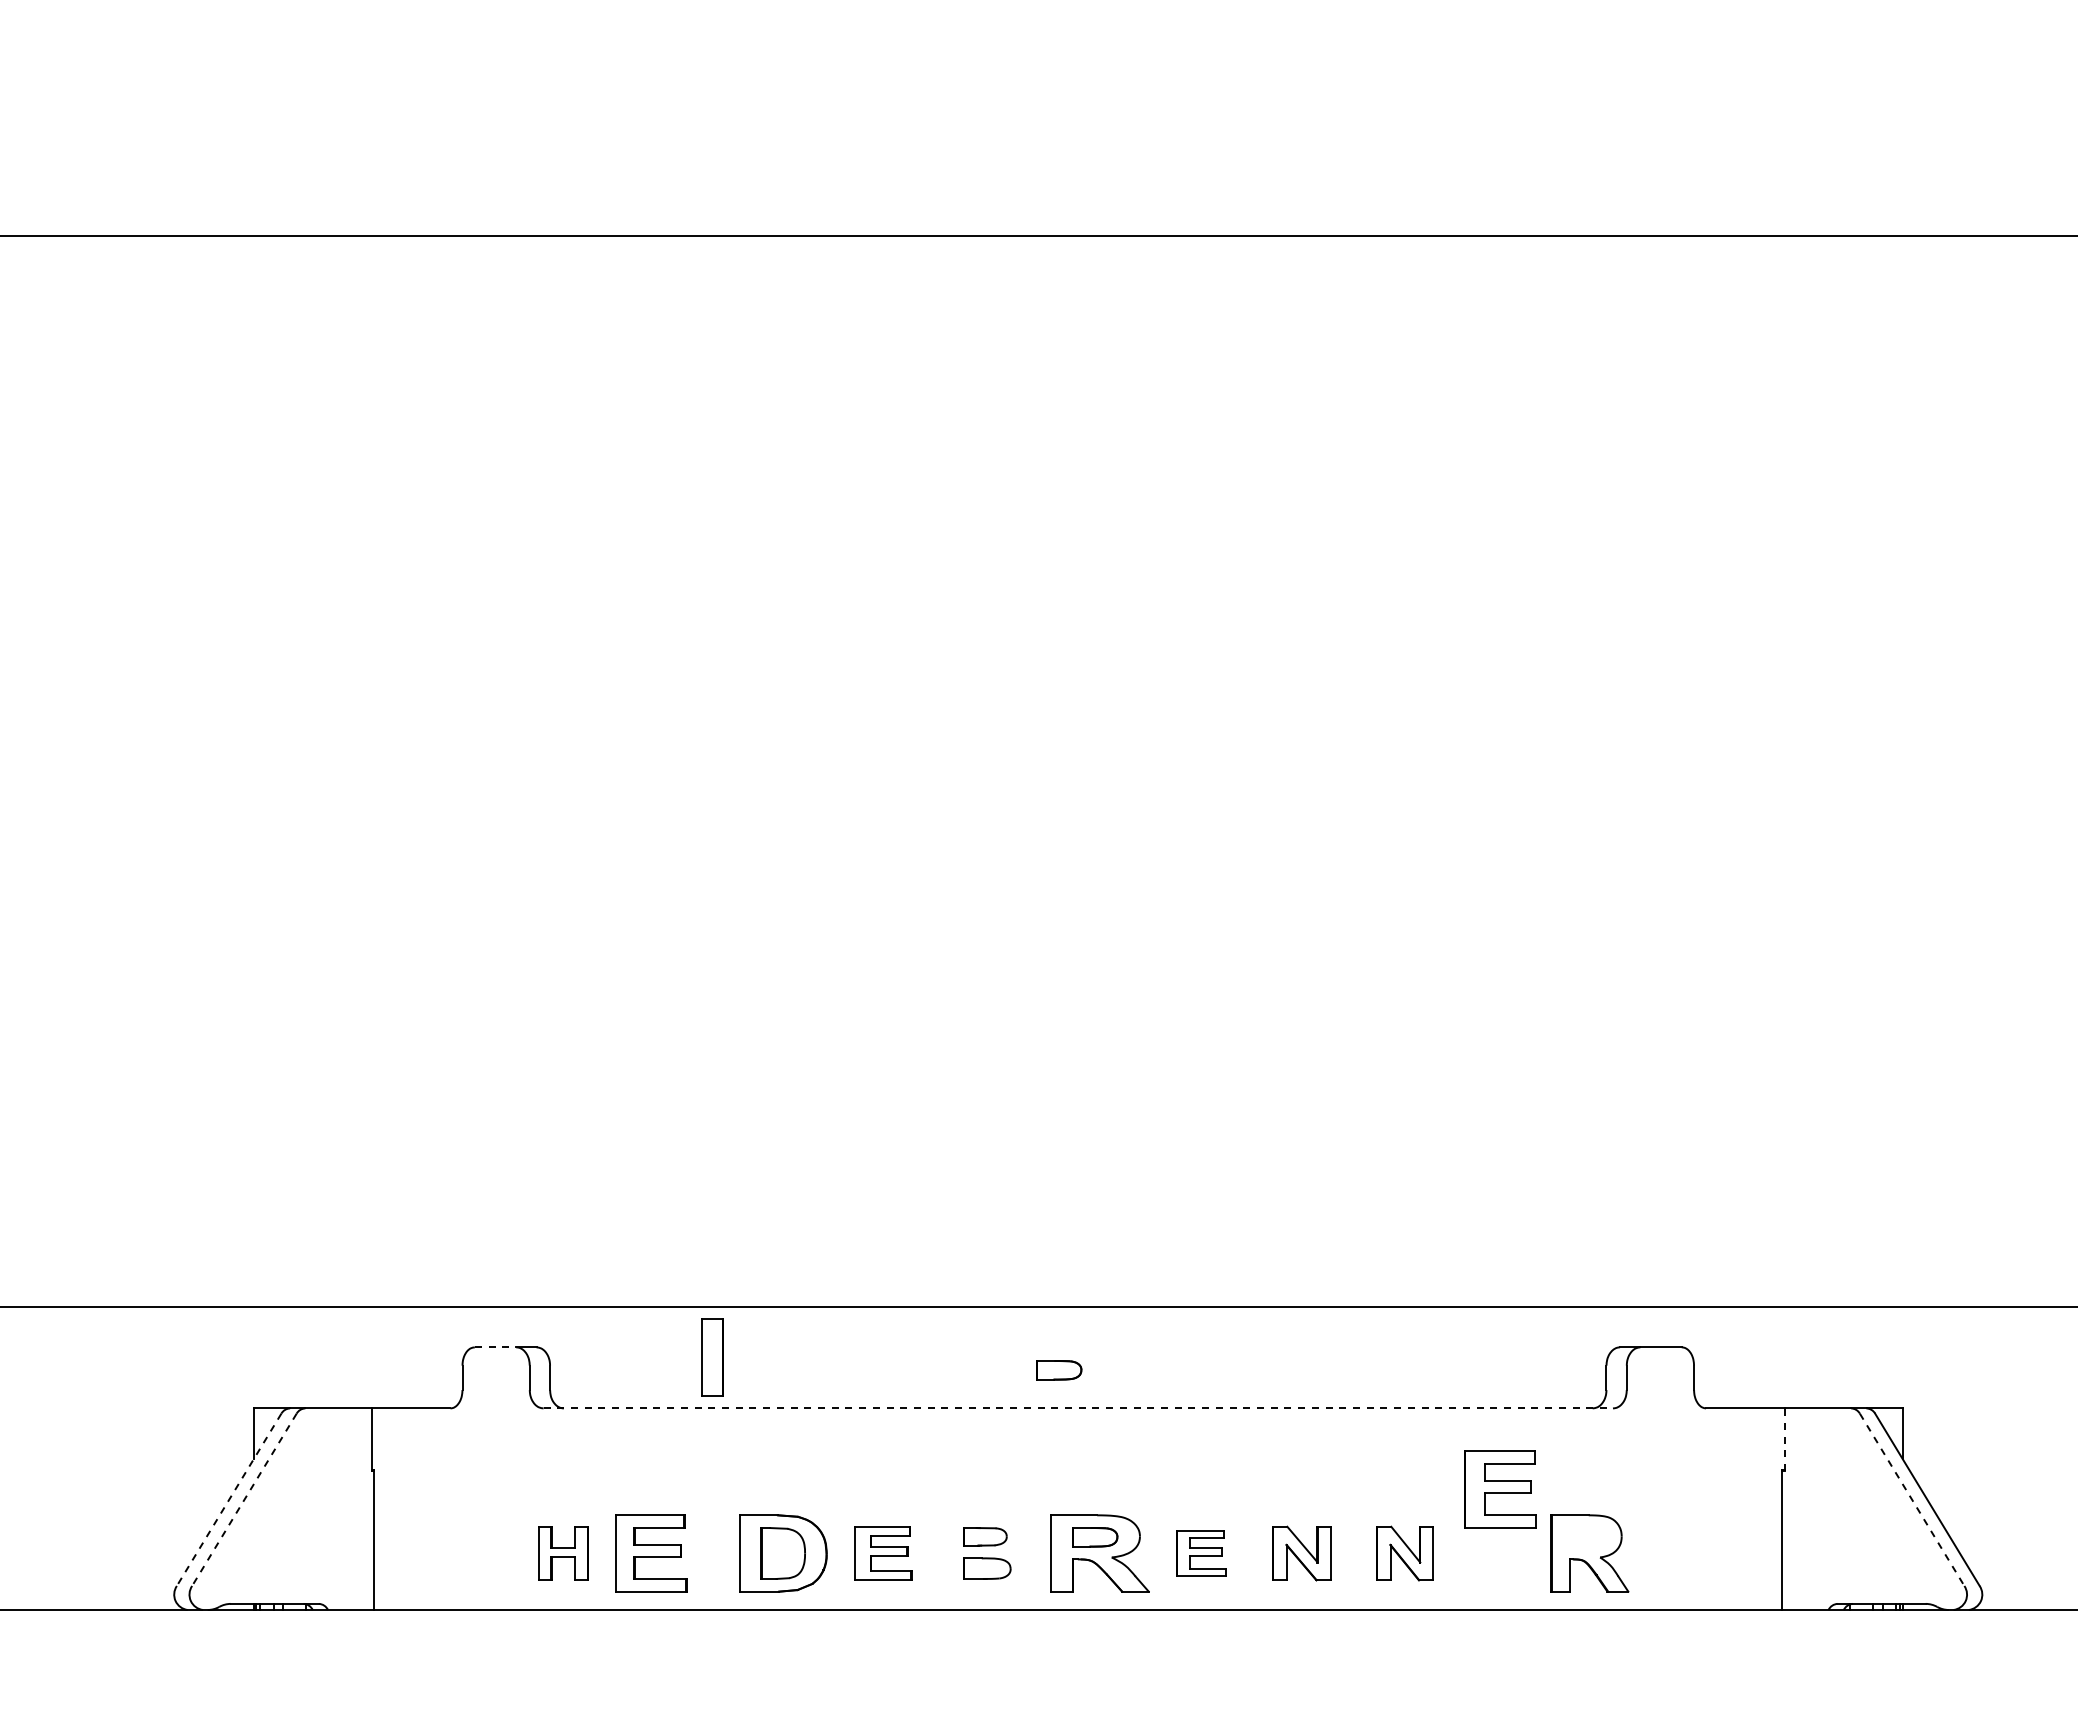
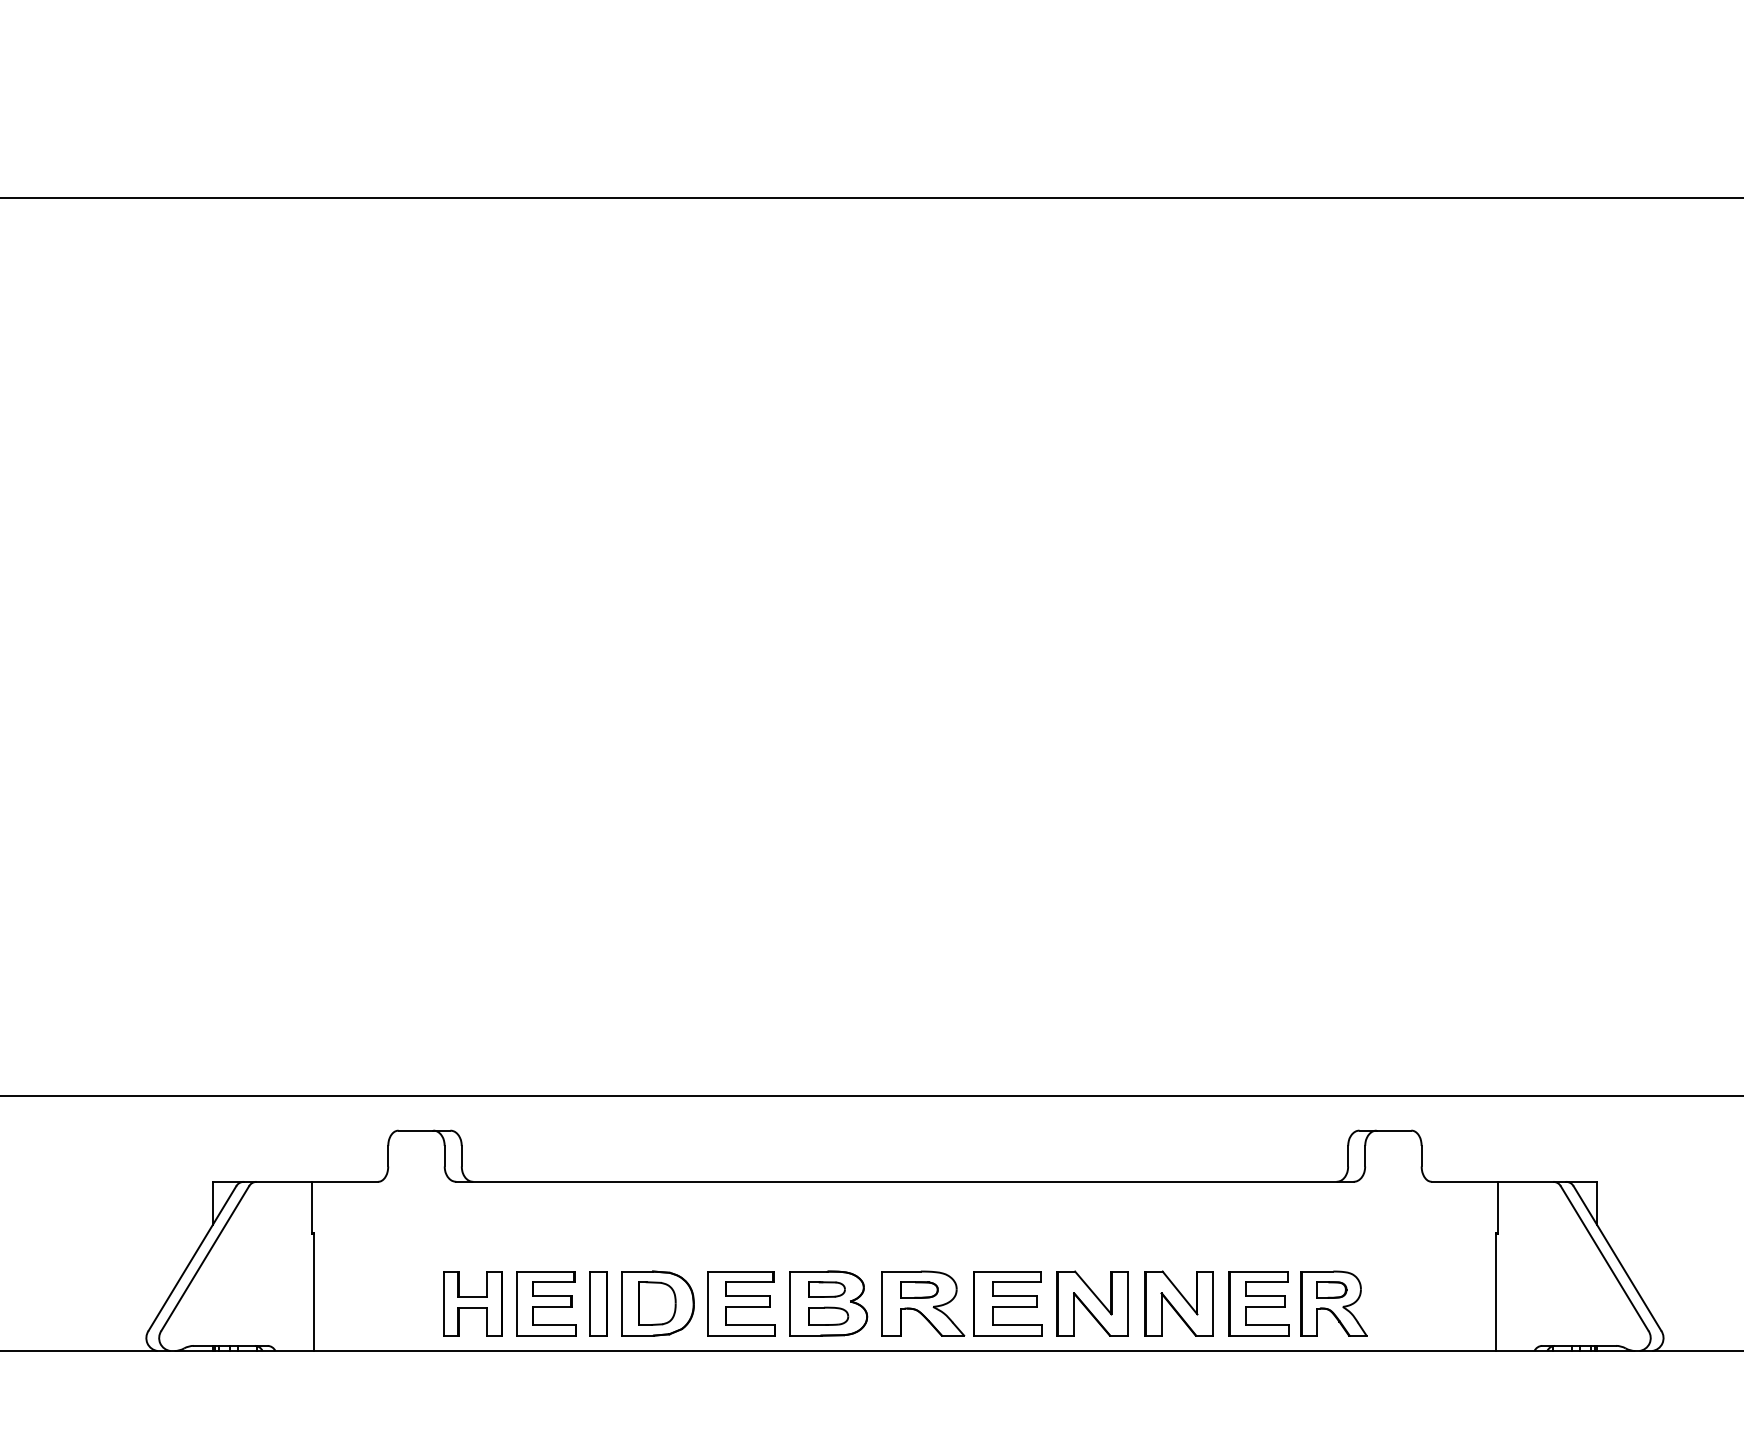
line: (495, 1347) -> (415, 1130), dashed -> solid
part: (712, 1357) -> (598, 1303), moved
part: (1059, 1370) -> (889, 1150), removed
line: (1078, 1408) -> (905, 1181), dashed -> solid
line: (1784, 1439) -> (1497, 1207), dashed -> solid
part: (1500, 1489) -> (1259, 1303), moved
line: (229, 1499) -> (192, 1258), dashed -> solid
line: (244, 1499) -> (205, 1258), dashed -> solid
line: (1912, 1499) -> (1604, 1258), dashed -> solid
part: (1587, 1537) -> (1332, 1290), added
part: (563, 1553) -> (473, 1303), size x1.43
part: (883, 1553) -> (741, 1303), size x1.43
part: (987, 1553) -> (828, 1303), added
part: (1200, 1553) -> (1007, 1303), size x1.67
part: (1301, 1553) -> (1092, 1303), size x1.43
part: (1404, 1553) -> (1178, 1303), size x1.43

